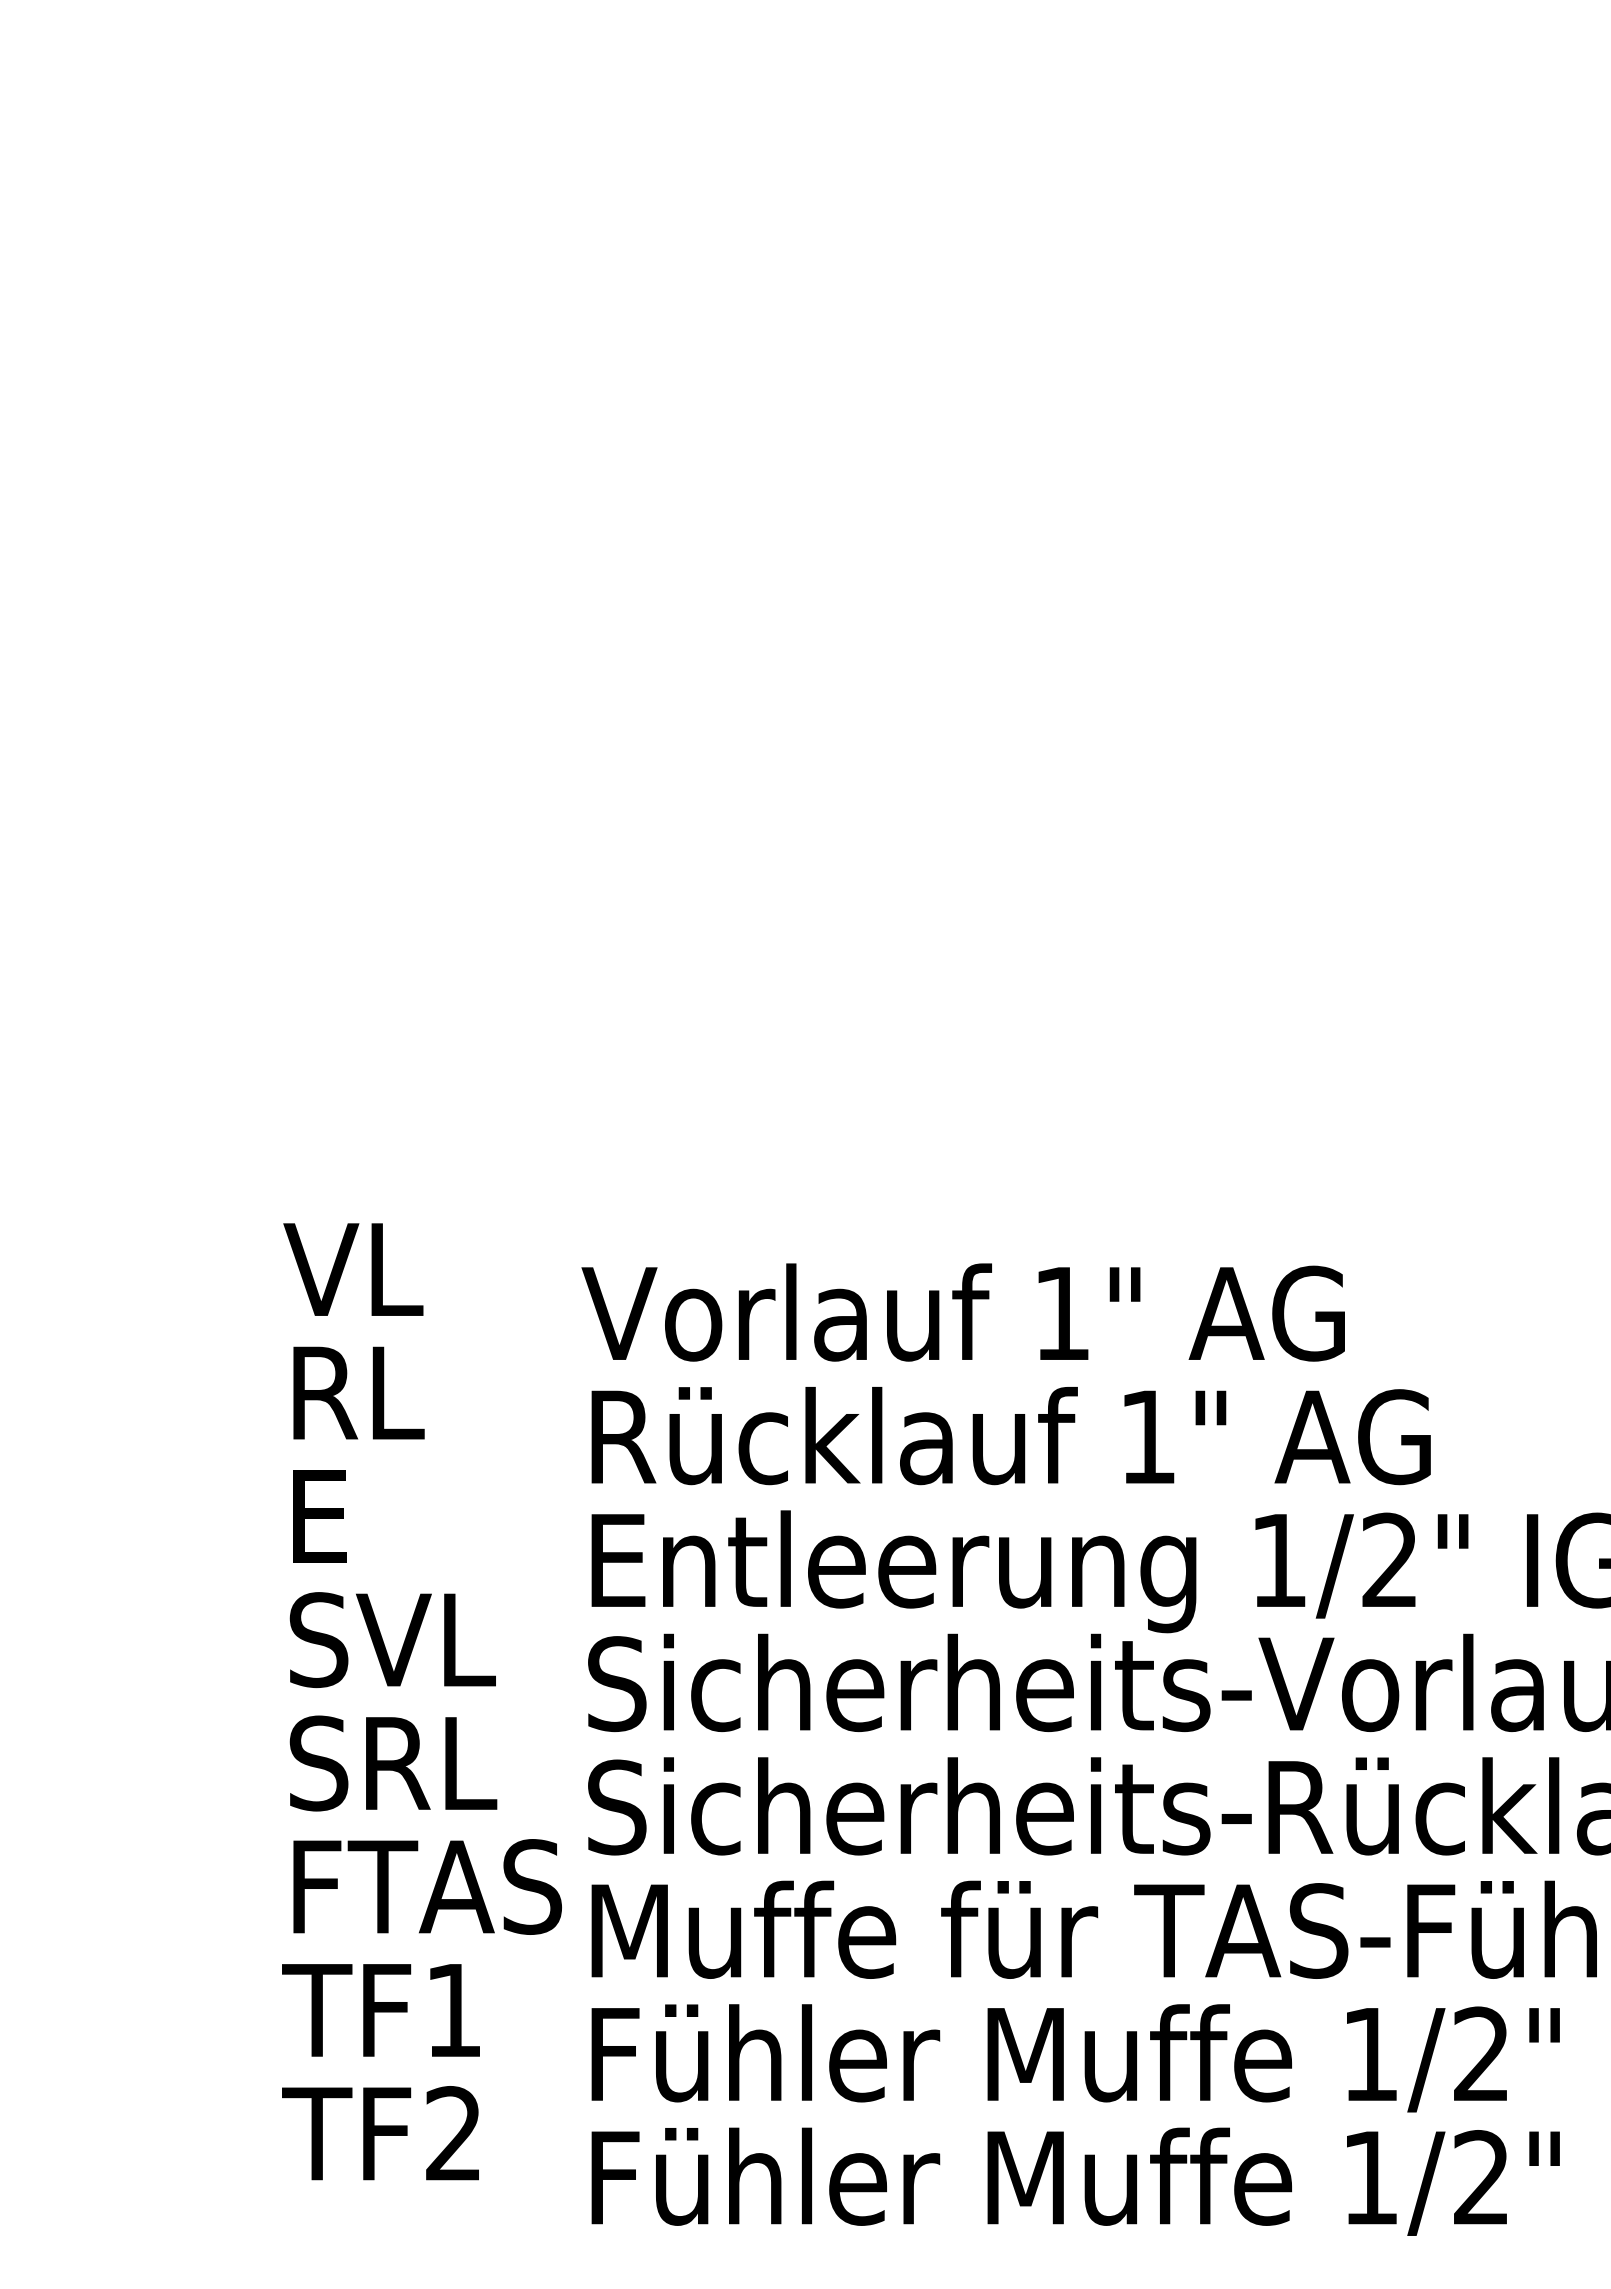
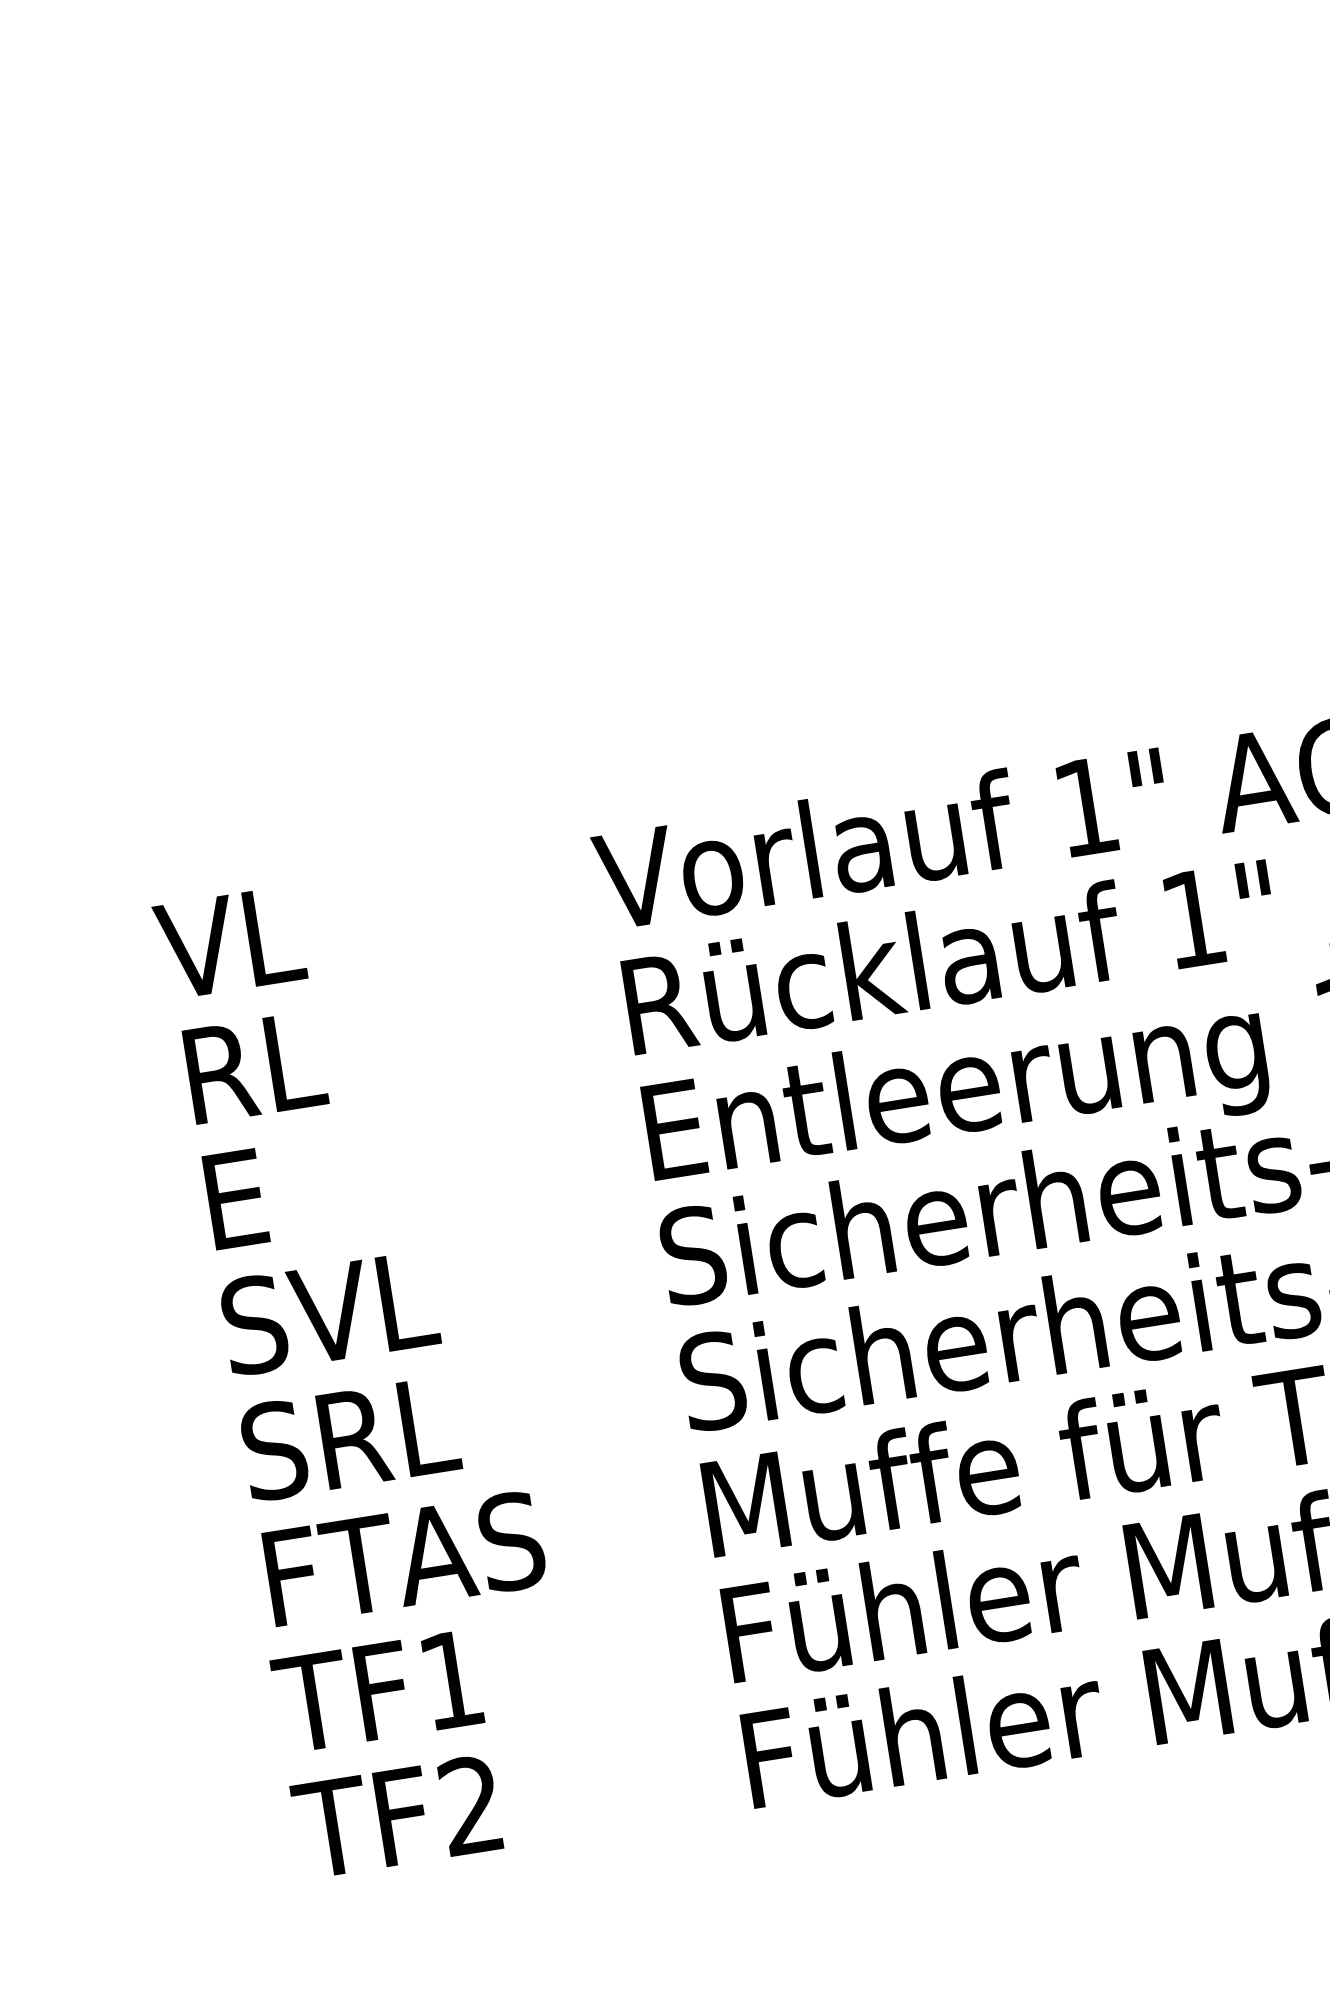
text: (421, 1701) -> (368, 1370), moved

